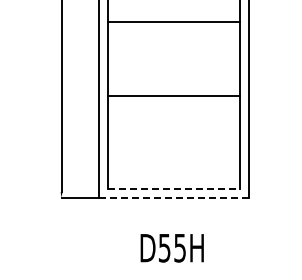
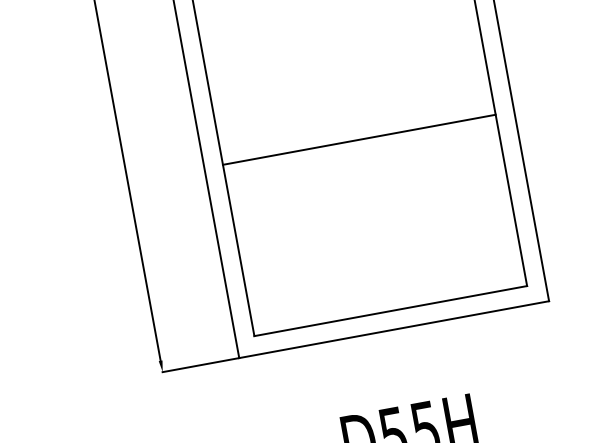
line: (173, 95) -> (358, 139), moved
line: (174, 188) -> (391, 310), dashed -> solid
line: (174, 197) -> (395, 329), dashed -> solid

